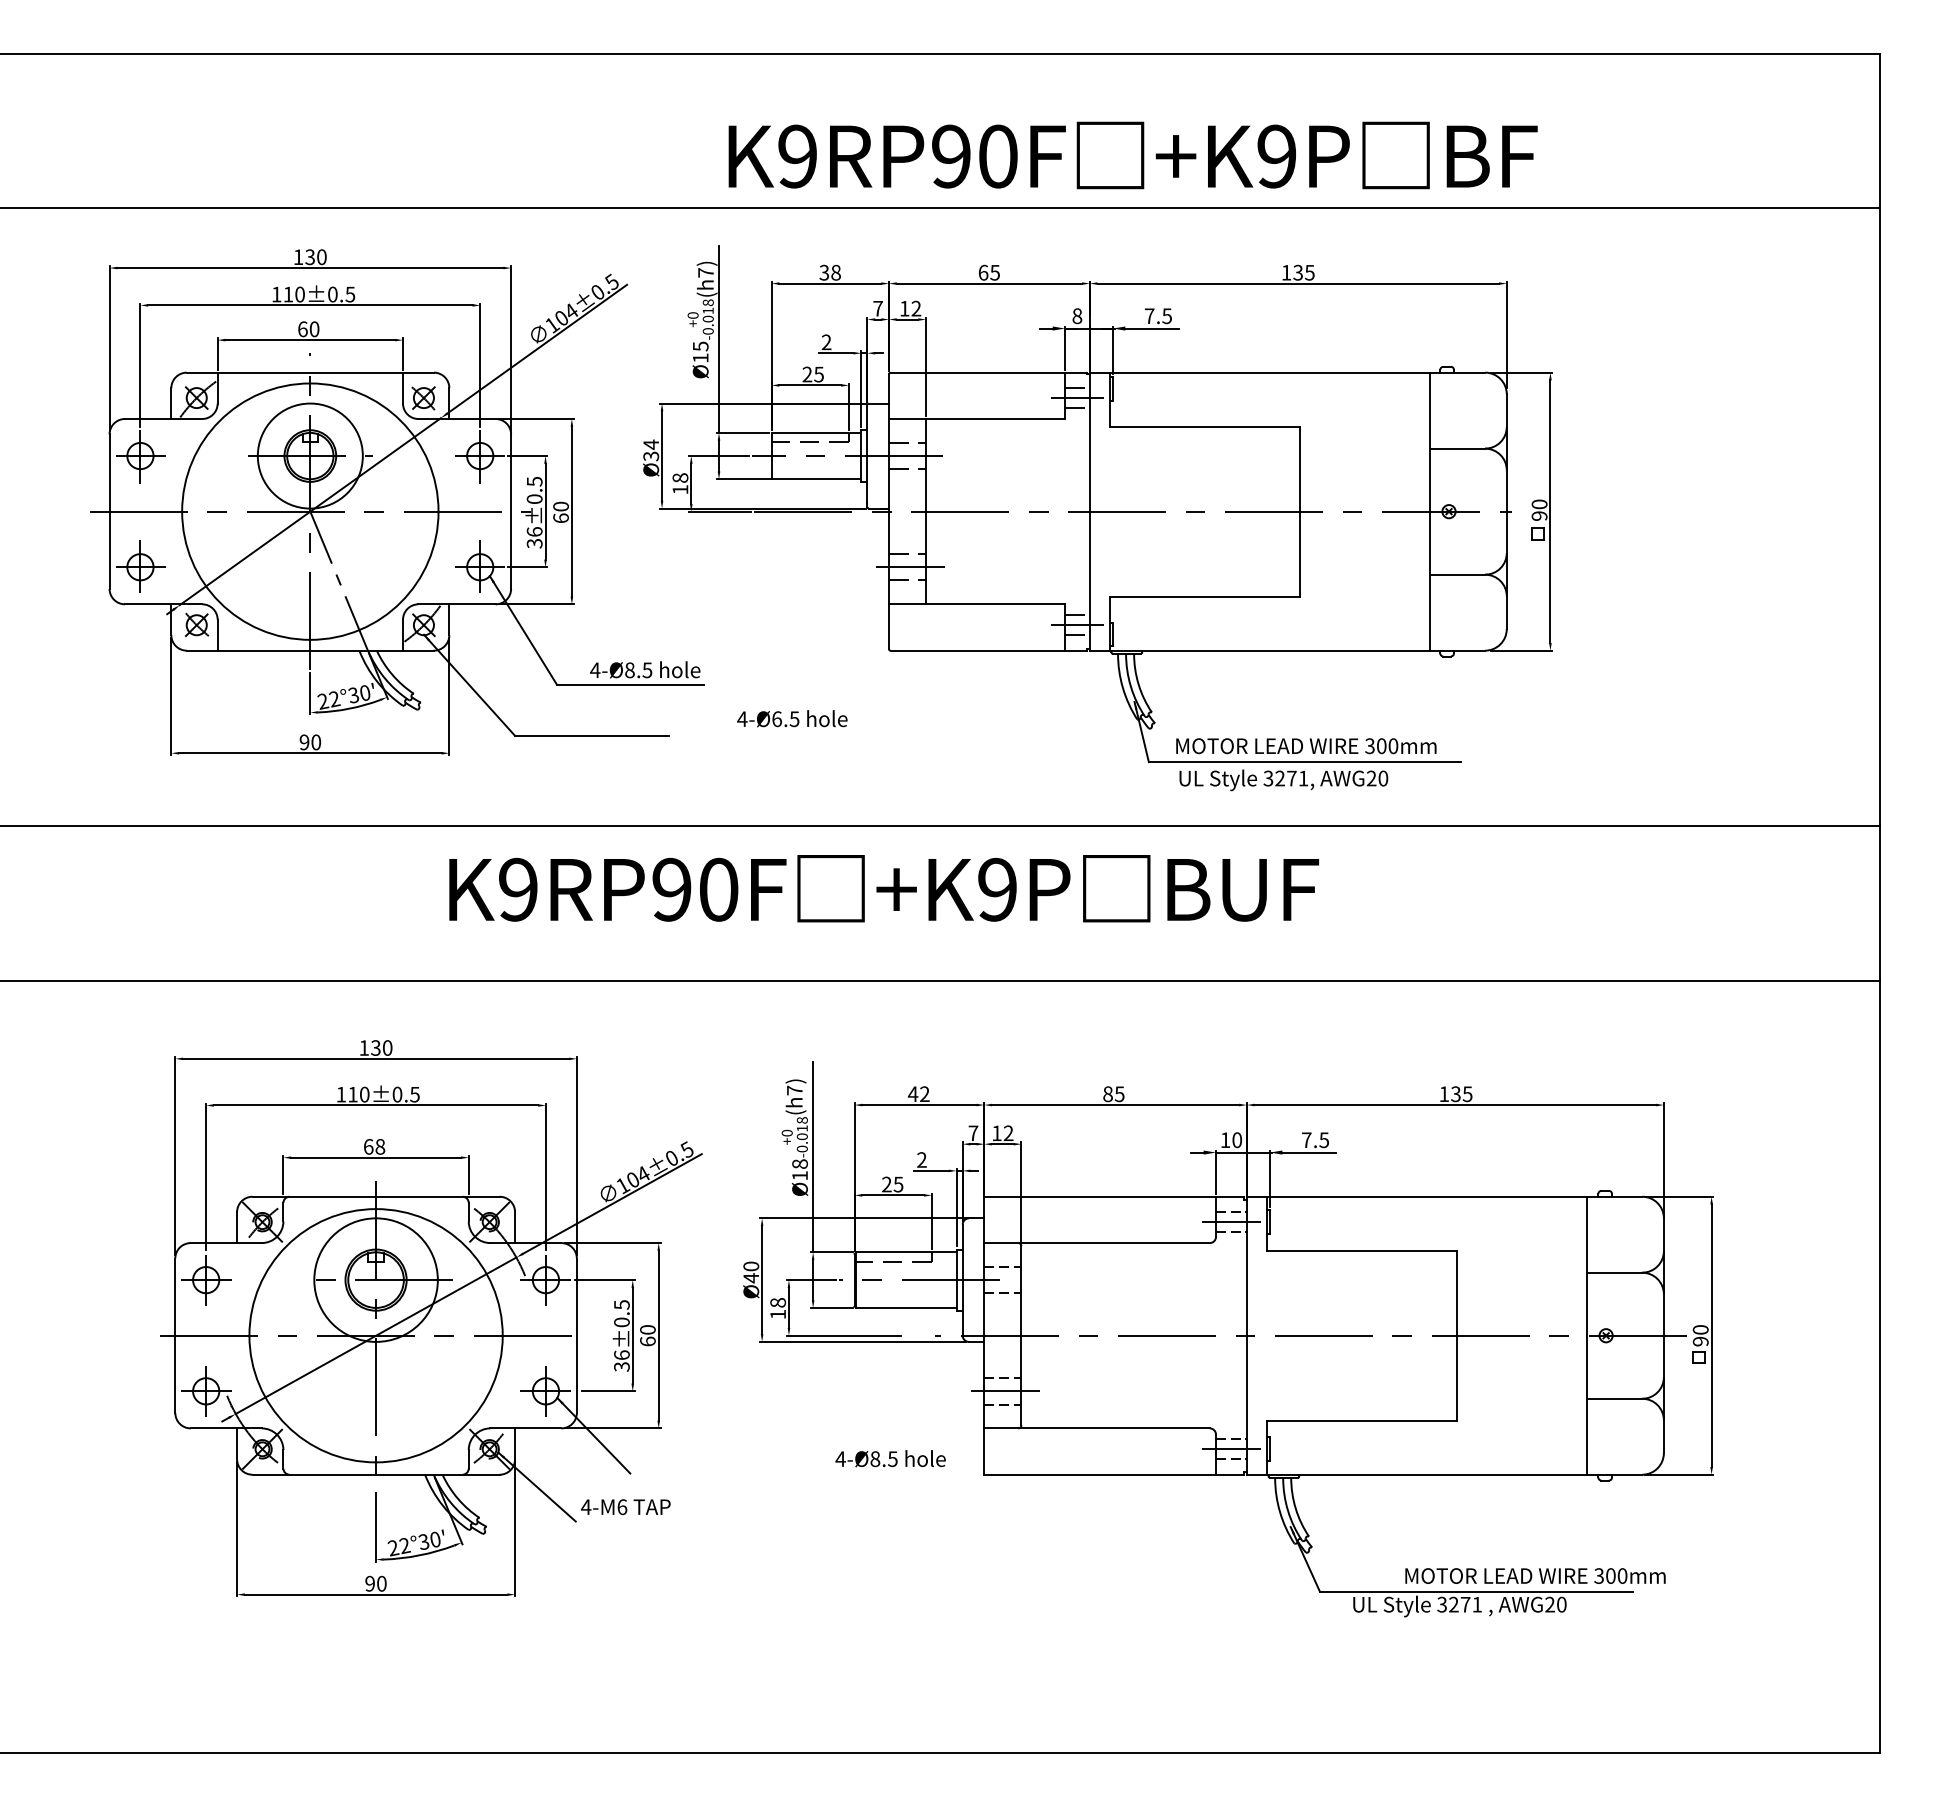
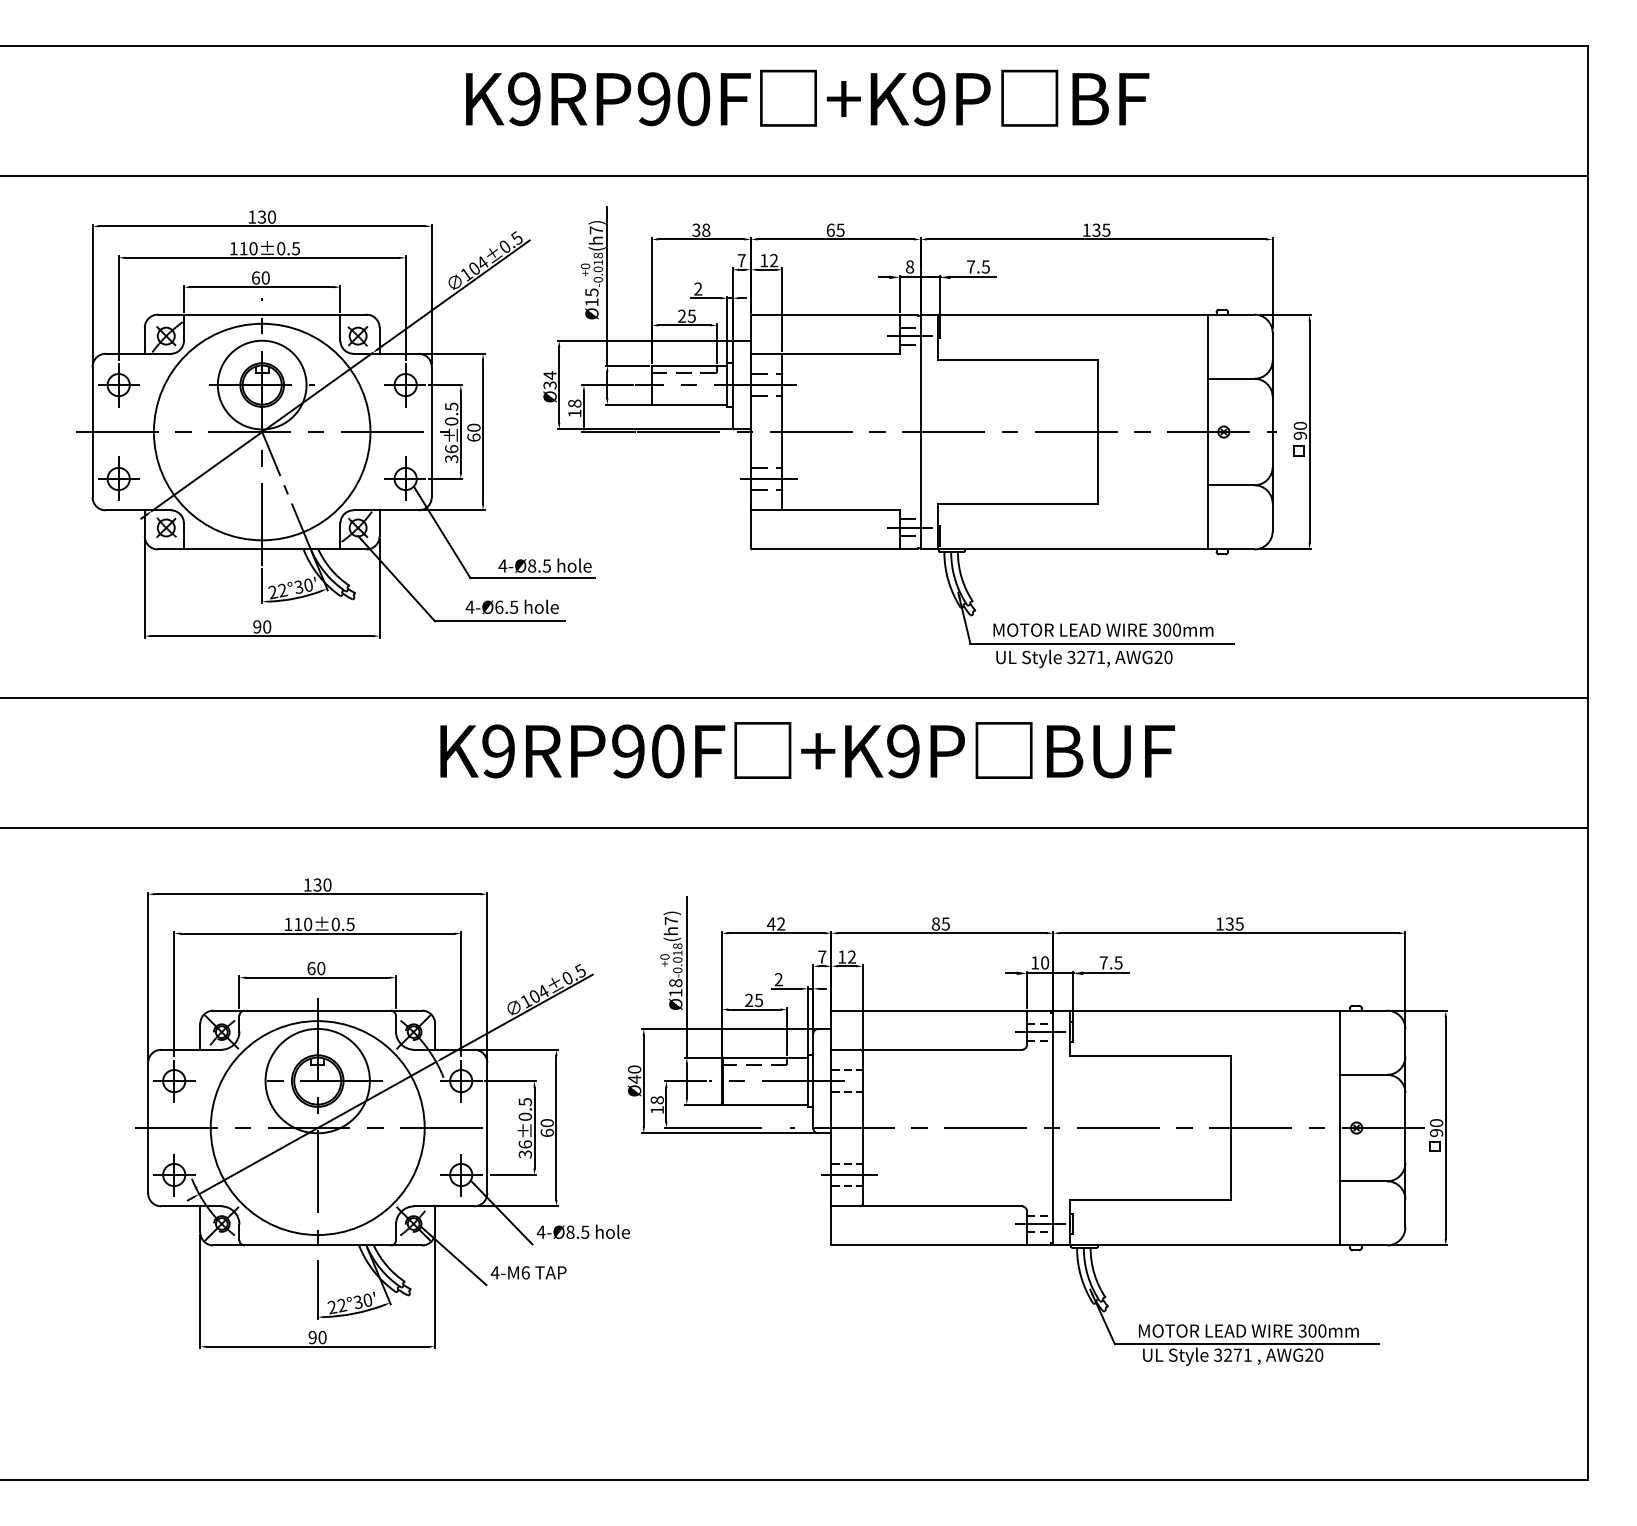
text: (1132, 155) -> (807, 98), moved
text: (792, 718) -> (512, 606), moved
text: (884, 888) -> (807, 750), moved
text: (380, 1146) -> (321, 968), 68 -> 60
text: (890, 1458) -> (583, 1231), moved
text: (1535, 1575) -> (1248, 1330), moved

